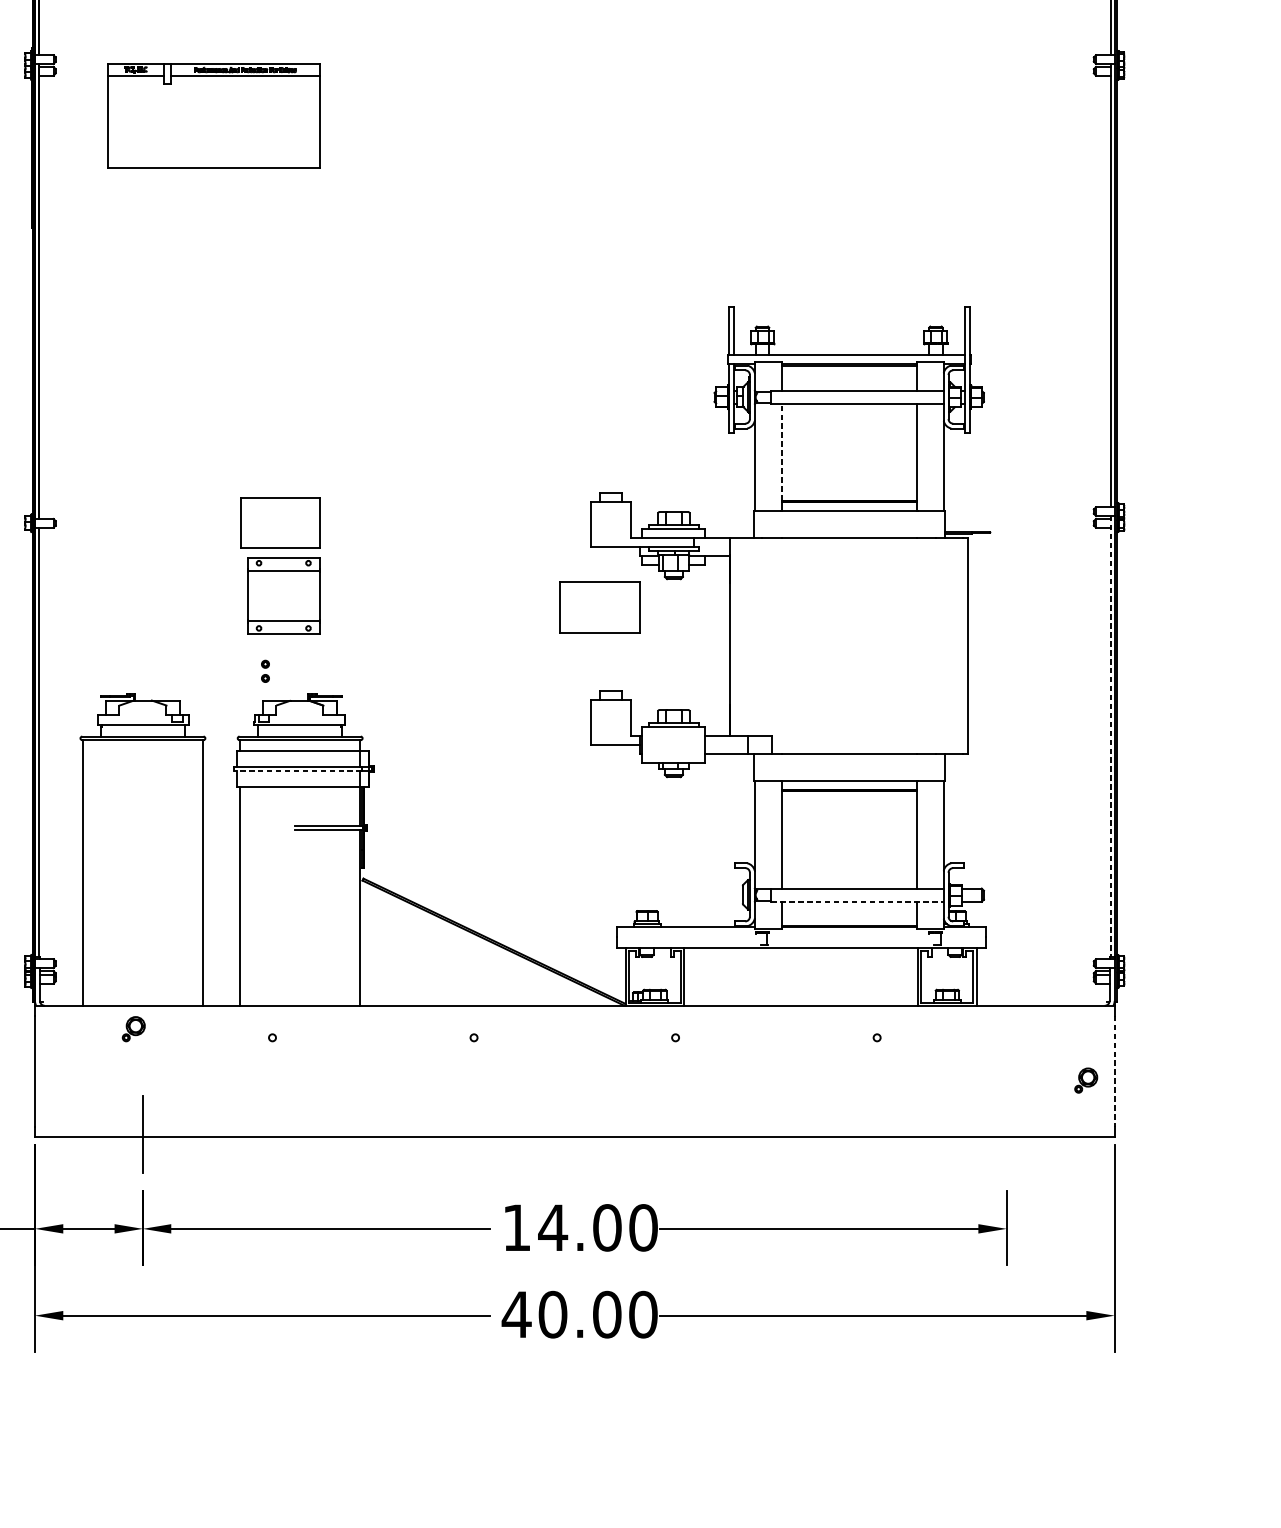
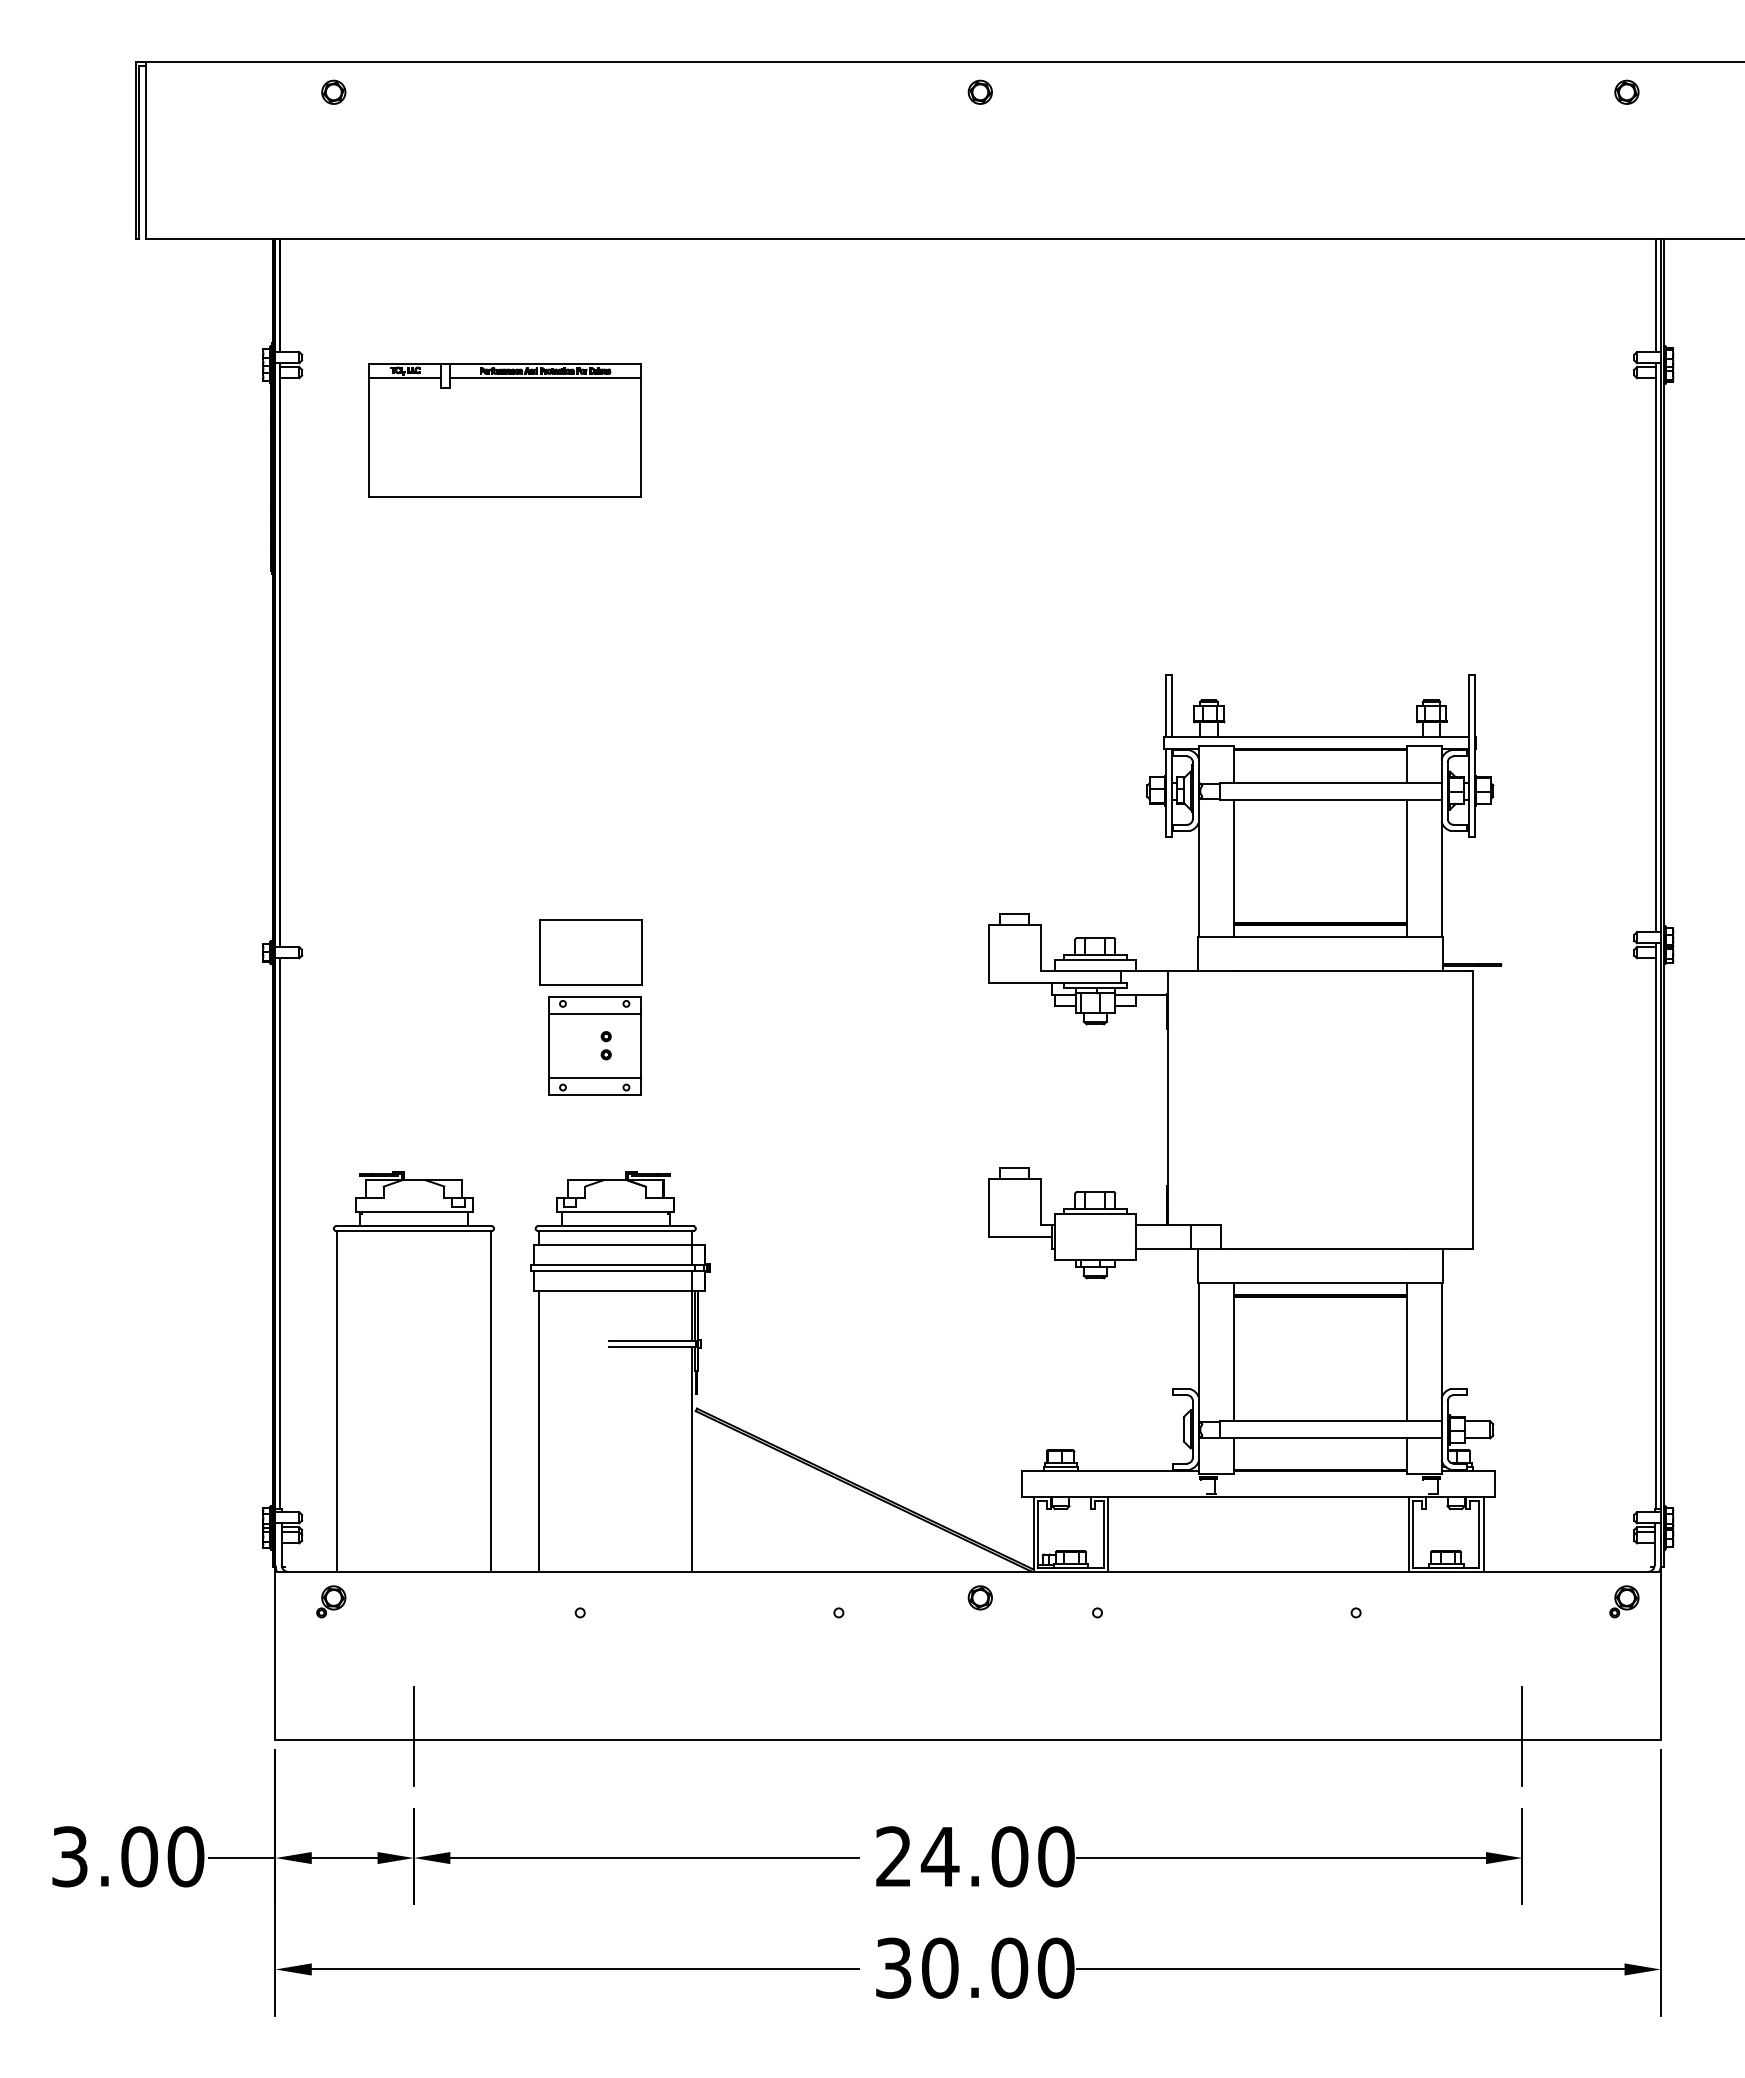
line: (781, 452) -> (1233, 861), dashed -> solid
part: (600, 607) -> (1000, 1060), removed
part: (264, 671) -> (605, 1045), moved
line: (1111, 736) -> (1656, 1226), dashed -> solid
line: (298, 770) -> (613, 1270), dashed -> solid
line: (857, 901) -> (1330, 1438), dashed -> solid
part: (583, 1025) -> (979, 1597), added
part: (133, 1028) -> (331, 1601), moved
line: (1114, 1071) -> (1660, 1656), dashed -> solid
part: (1086, 1080) -> (1624, 1601), moved
line: (1006, 1134) -> (1522, 1736), added
text: (516, 1227) -> (893, 1856), 14.00 -> 24.00
text: (516, 1314) -> (893, 1967), 40.00 -> 30.00

